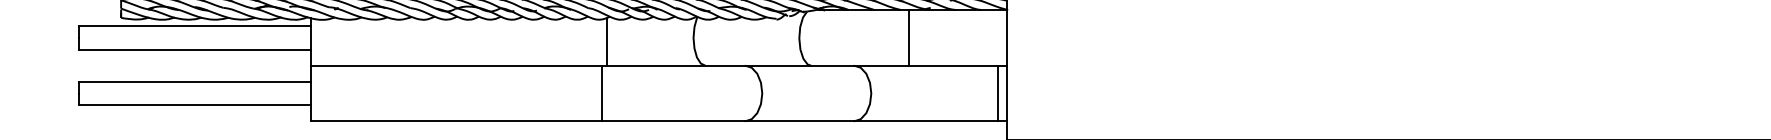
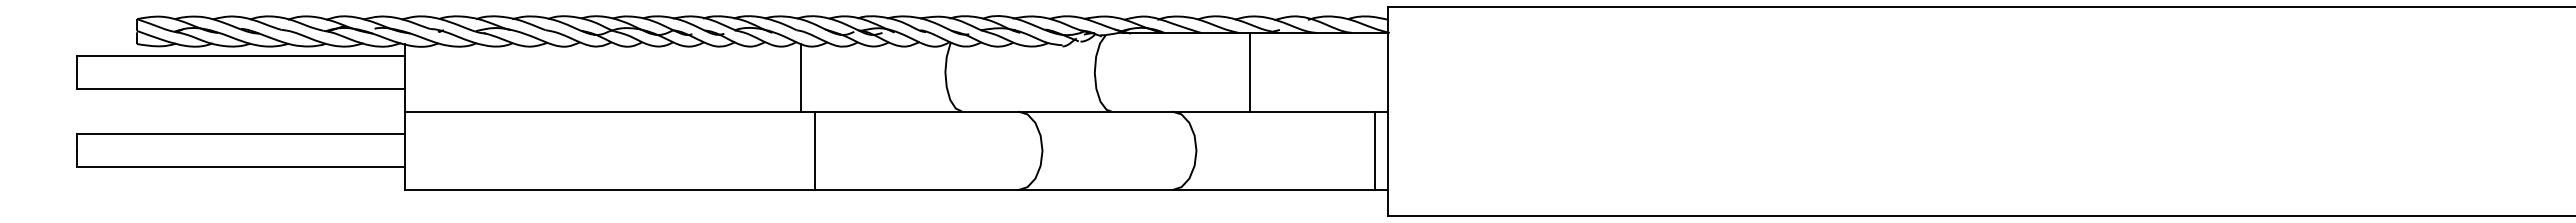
line: (607, 41) -> (800, 77), moved

